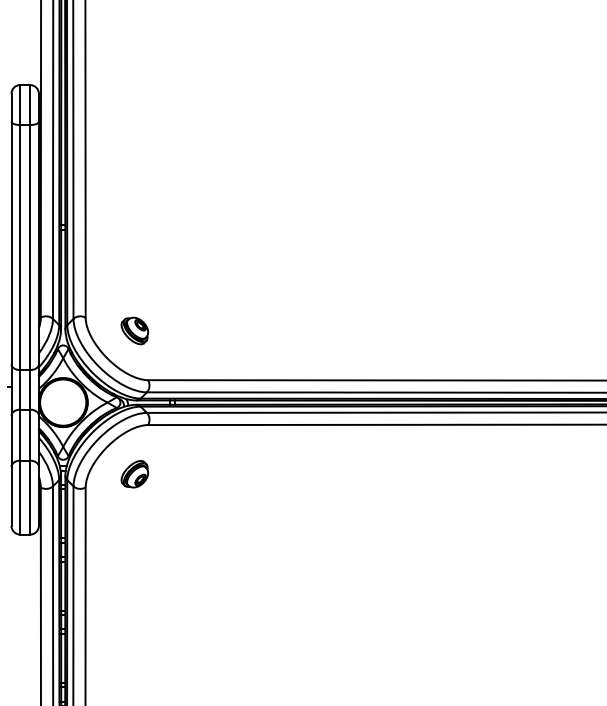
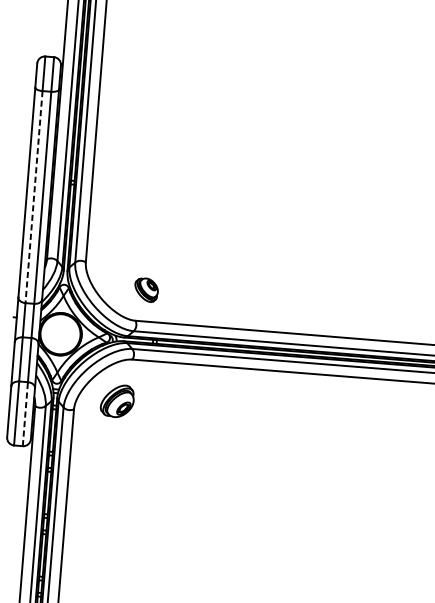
line: (20, 247) -> (34, 197), solid -> dashed
part: (134, 330) -> (146, 289), moved
part: (134, 474) -> (117, 401), size x1.4
line: (30, 497) -> (25, 414), solid -> dashed

